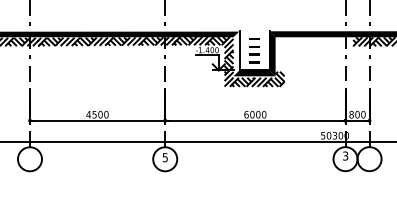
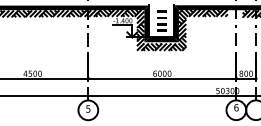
fill: (236, 53) -> (146, 23), added
hatch: (305, 53) -> (203, 23), added
text: (345, 155) -> (236, 107), 3 -> 6

